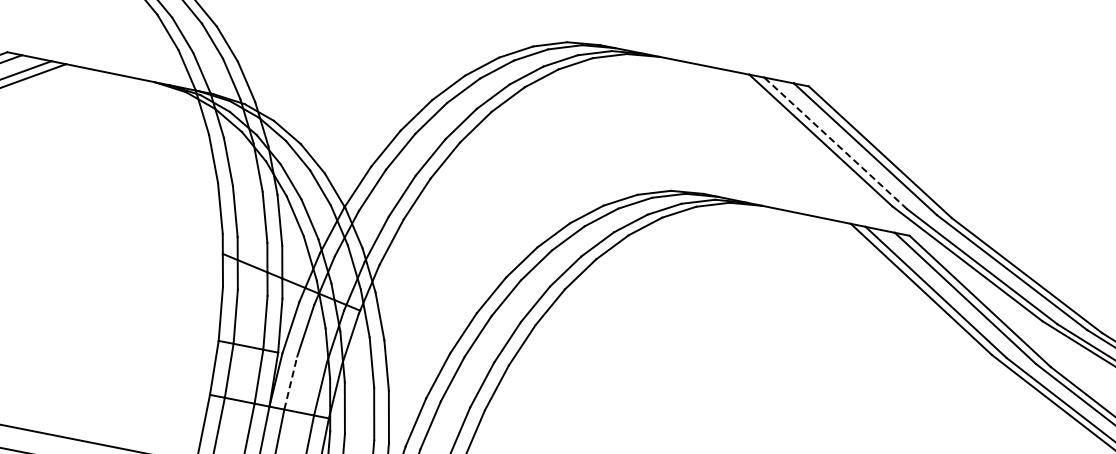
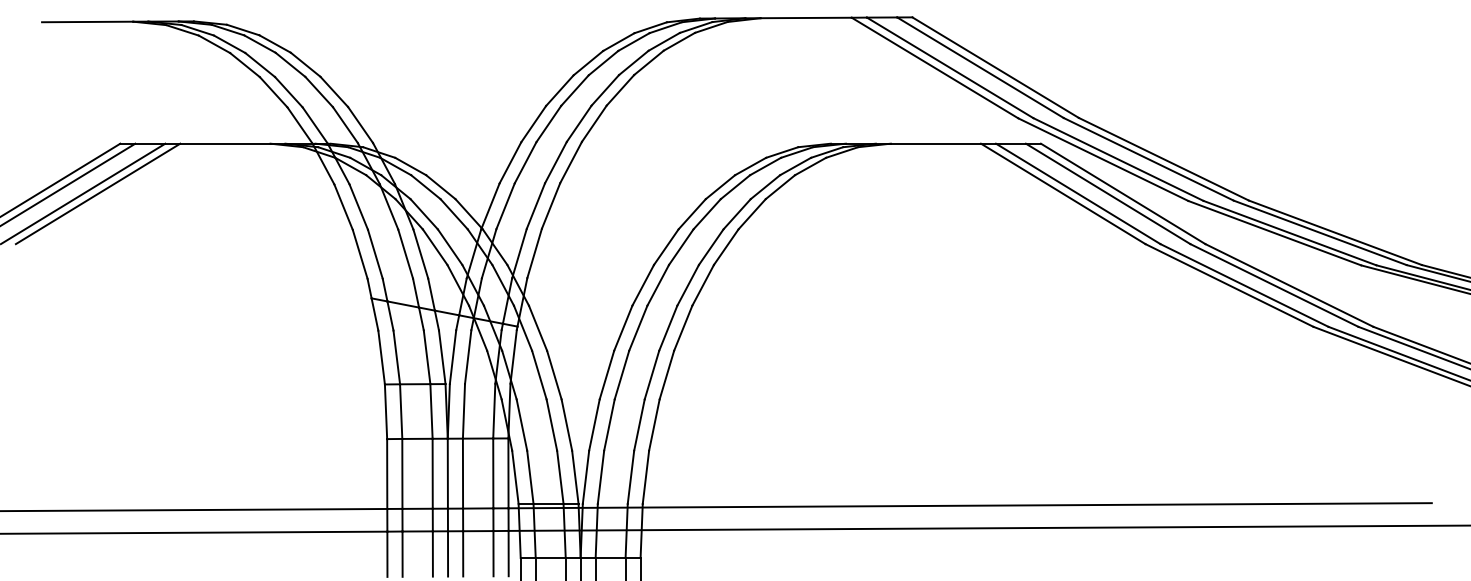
line: (835, 142) -> (949, 67), dashed -> solid
line: (290, 382) -> (463, 410), dashed -> solid

